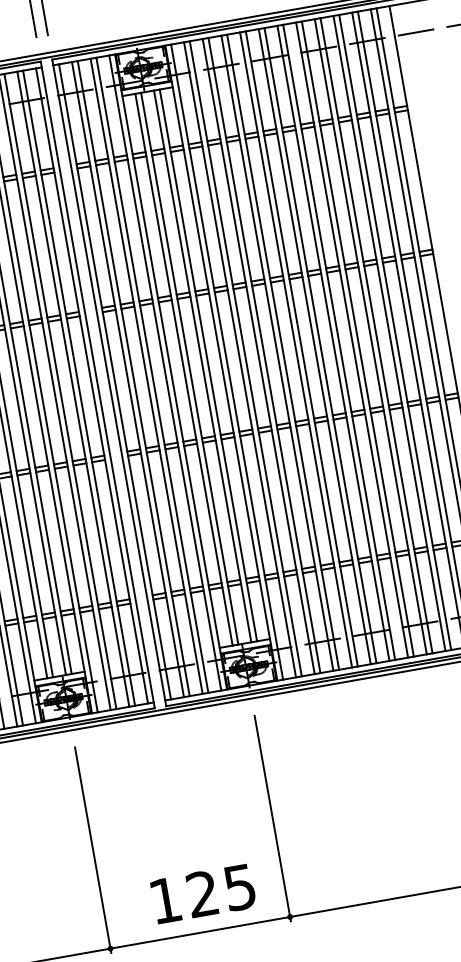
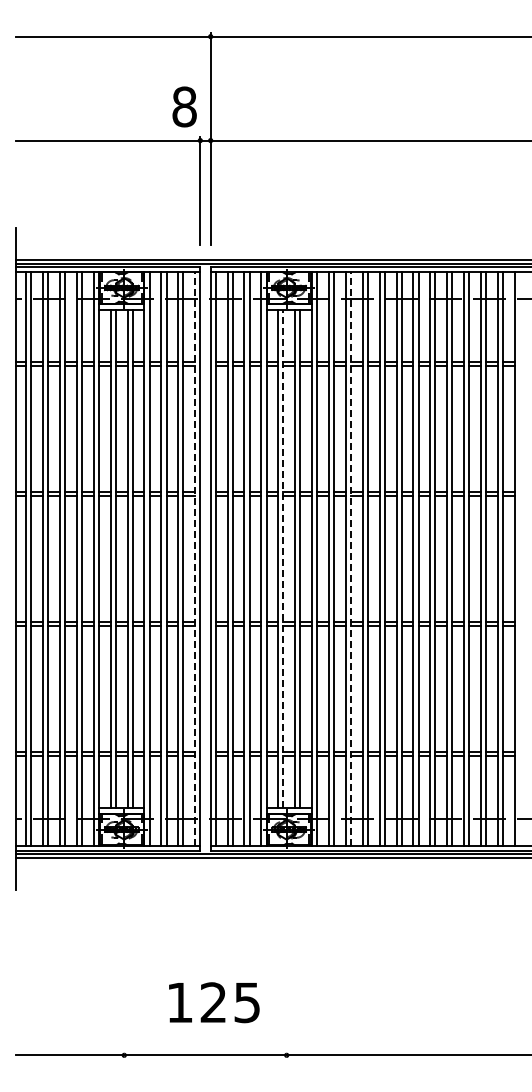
line: (264, 354) -> (351, 558), solid -> dashed
line: (189, 368) -> (283, 558), solid -> dashed
line: (92, 385) -> (195, 558), solid -> dashed
line: (272, 818) -> (286, 966), removed
line: (93, 850) -> (124, 966), removed
text: (203, 893) -> (214, 1002), moved

